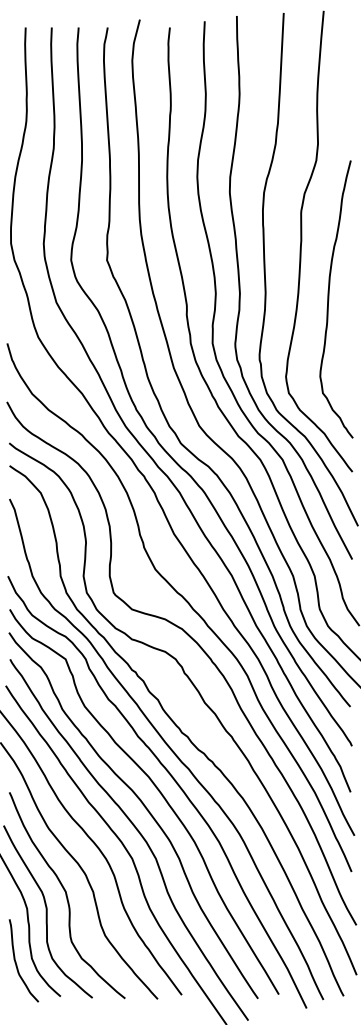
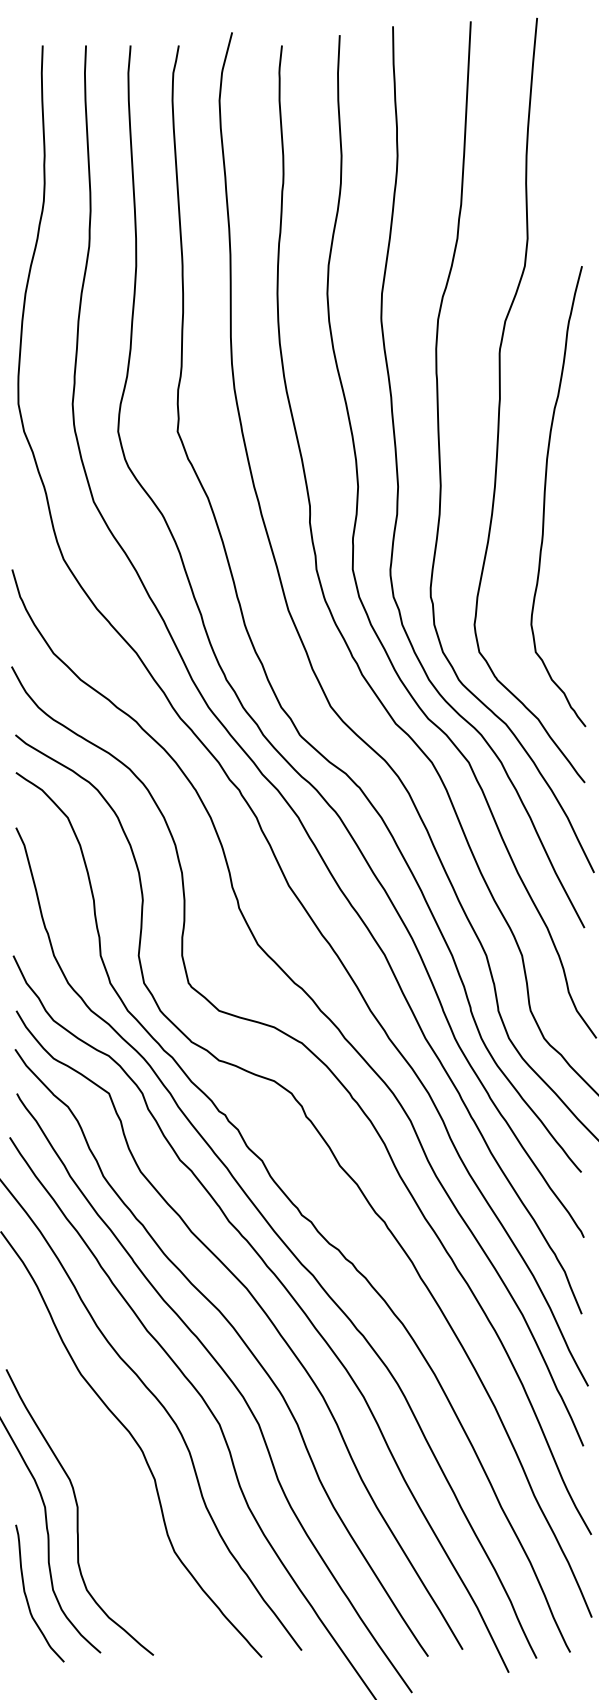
curve: (67, 895) -> (112, 1485), removed

